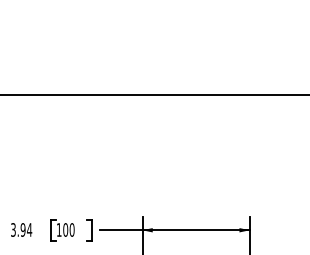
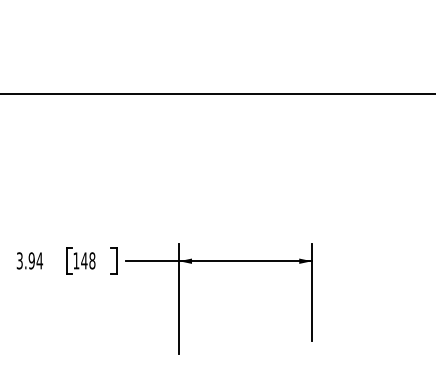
text: (69, 229) -> (88, 260), 100 -> 148

